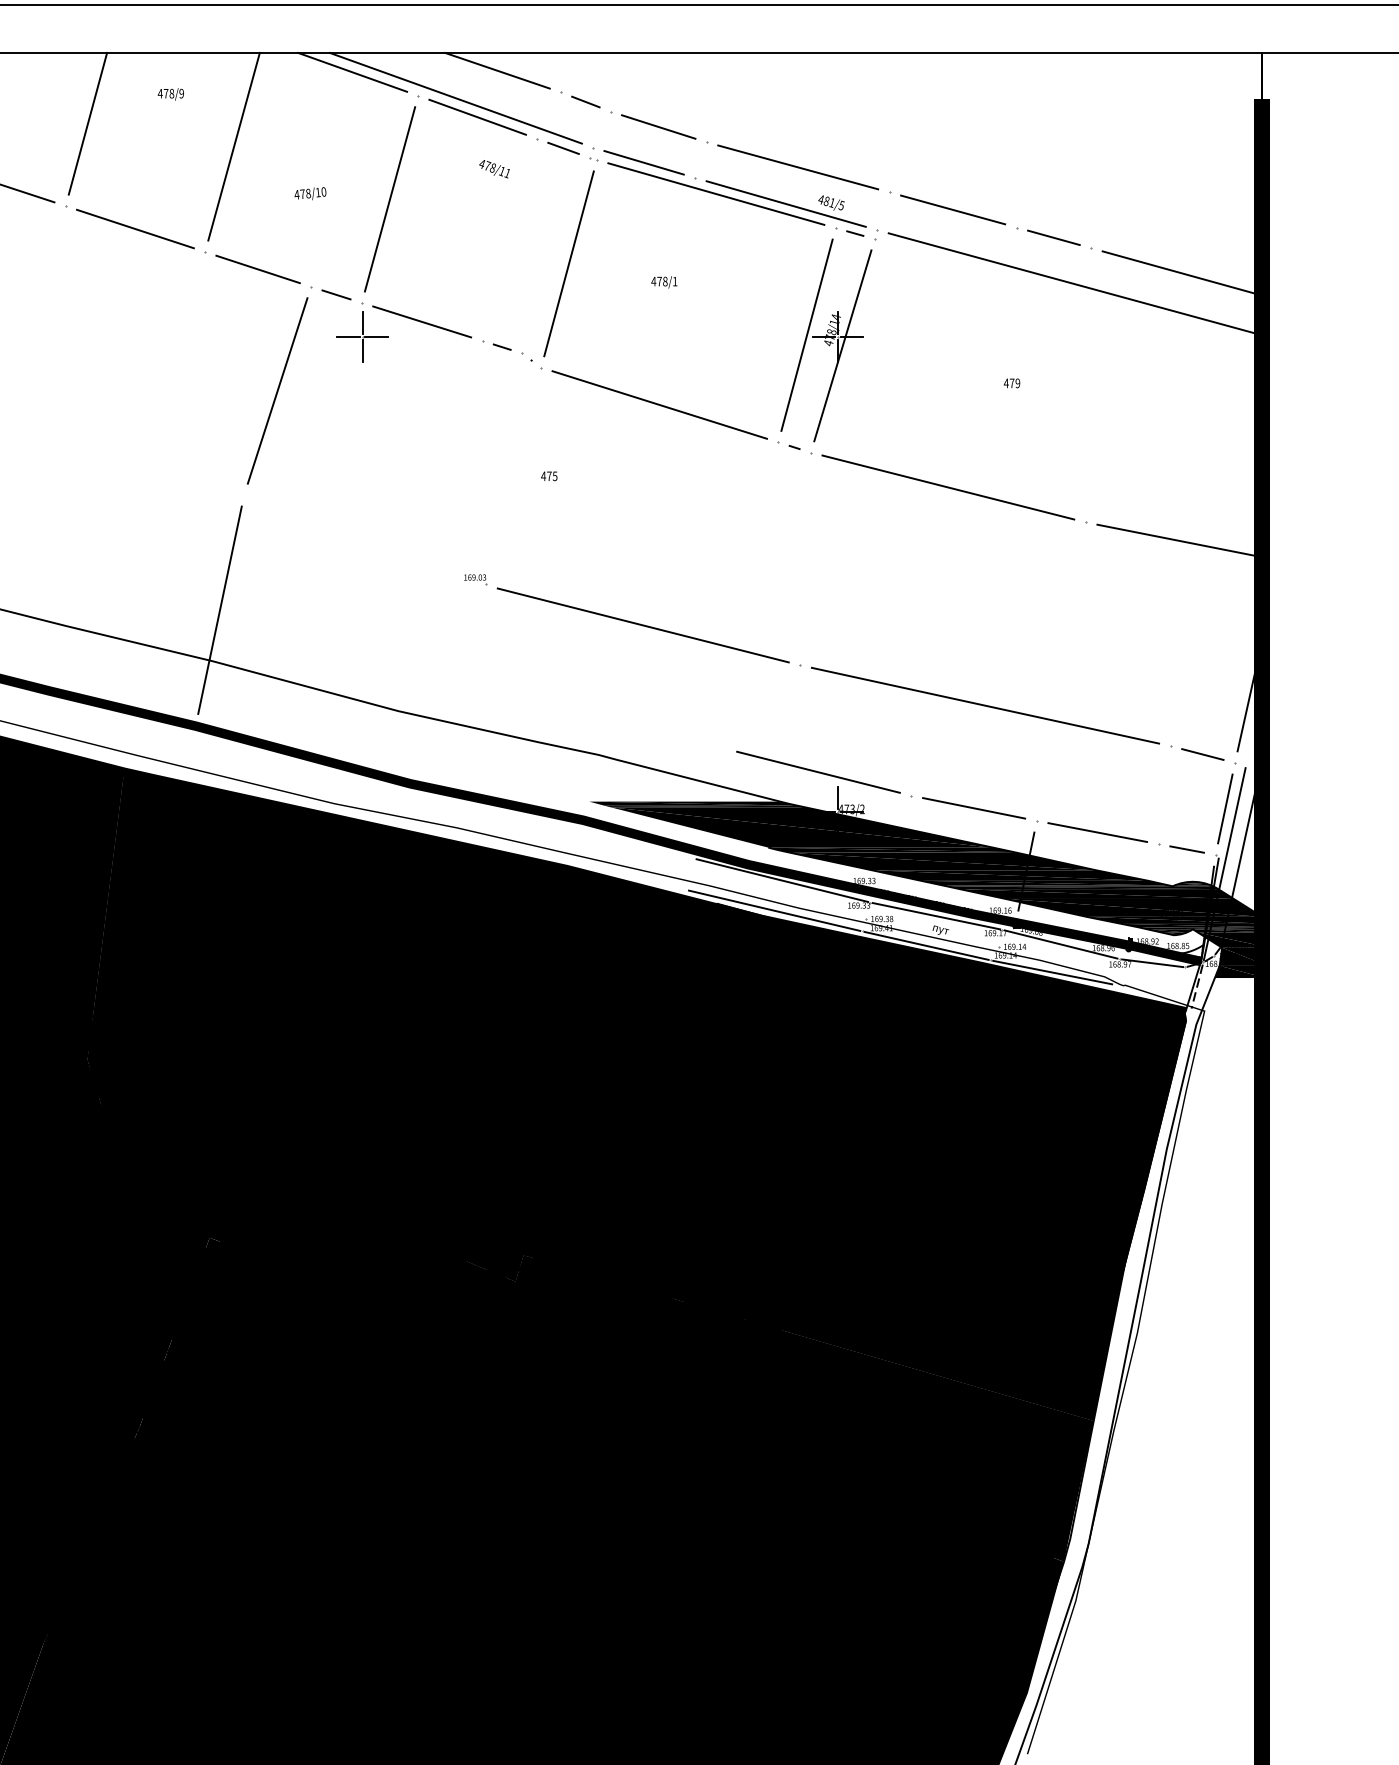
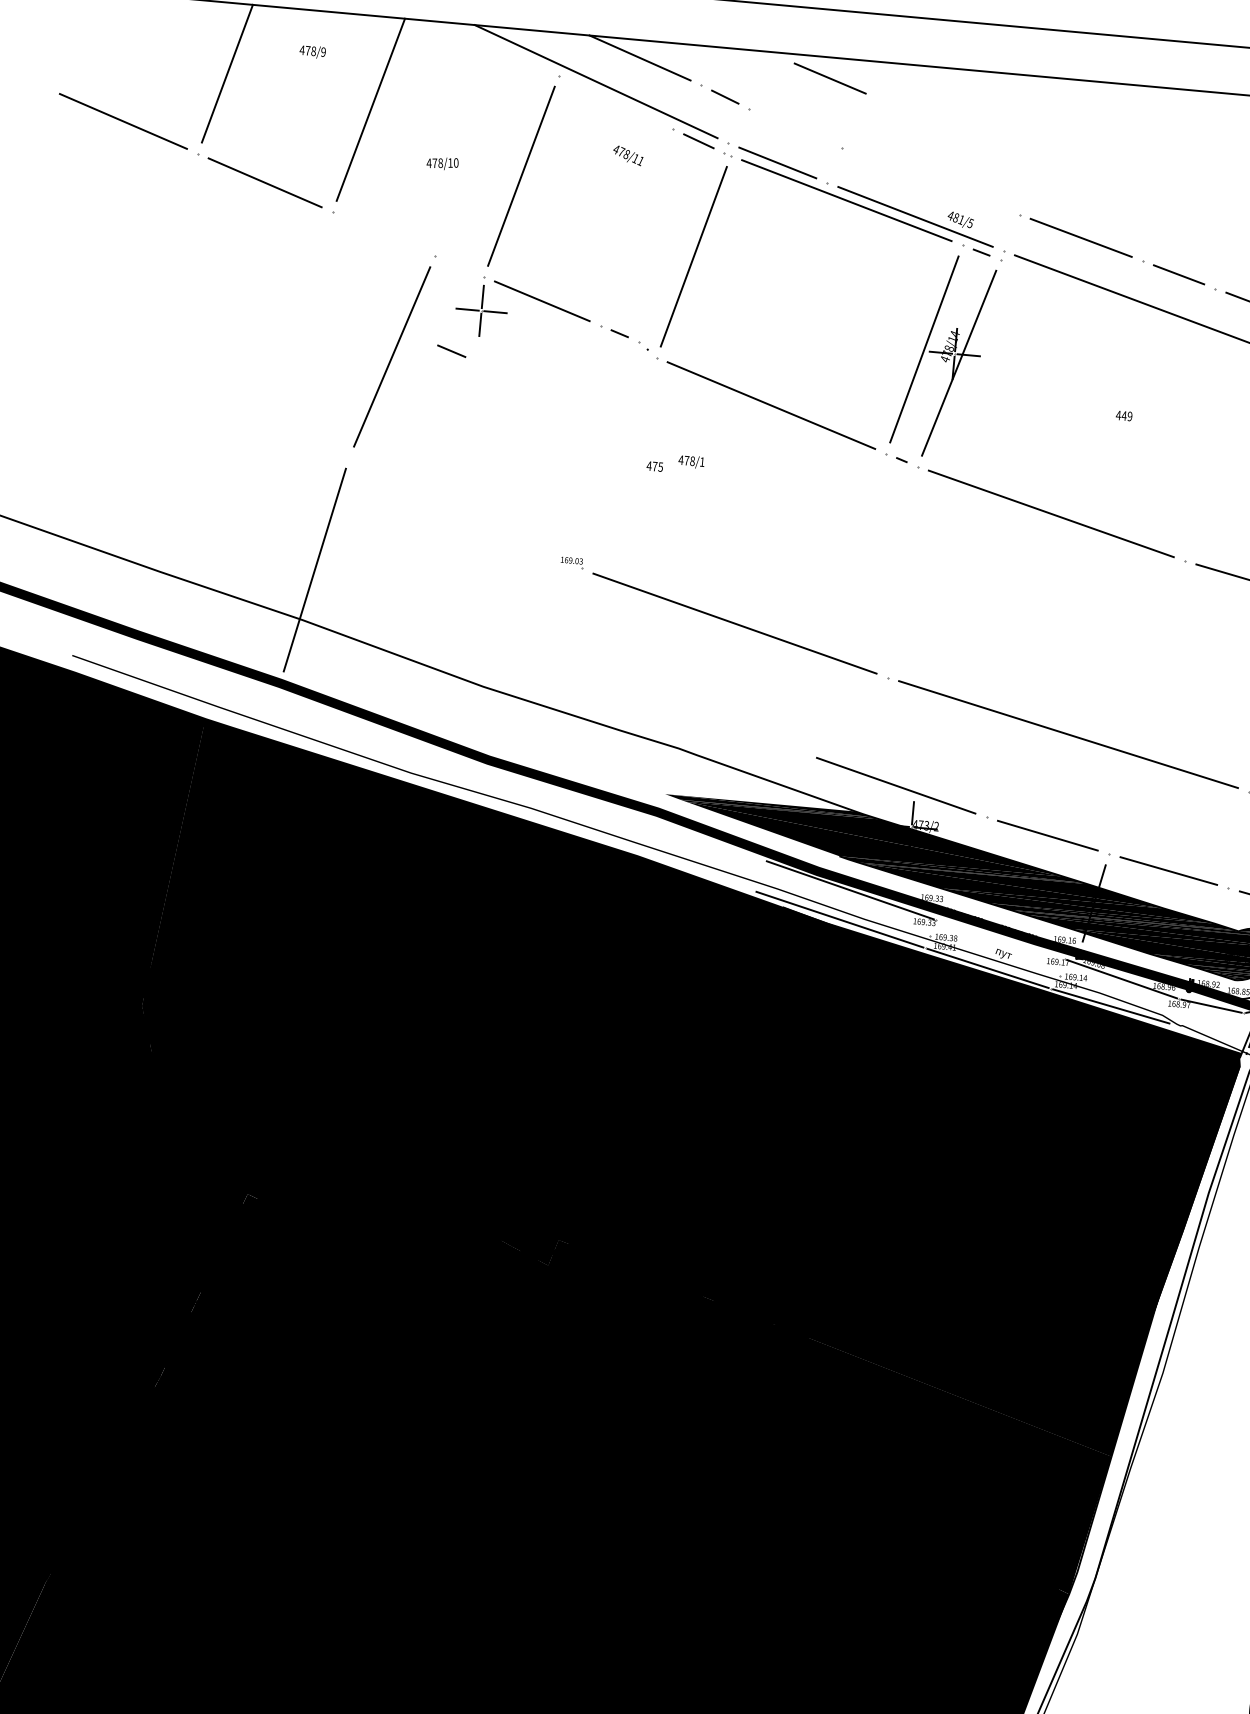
line: (352, 71) -> (495, 45), removed
line: (477, 116) -> (616, 101), removed
line: (658, 126) -> (830, 78), moved
line: (798, 167) -> (931, 181), removed
line: (257, 269) -> (383, 234), removed
text: (664, 282) -> (691, 462), moved
line: (336, 294) -> (451, 350), moved
text: (1011, 383) -> (1123, 416), 479 -> 449
line: (936, 916) -> (1000, 940), removed

